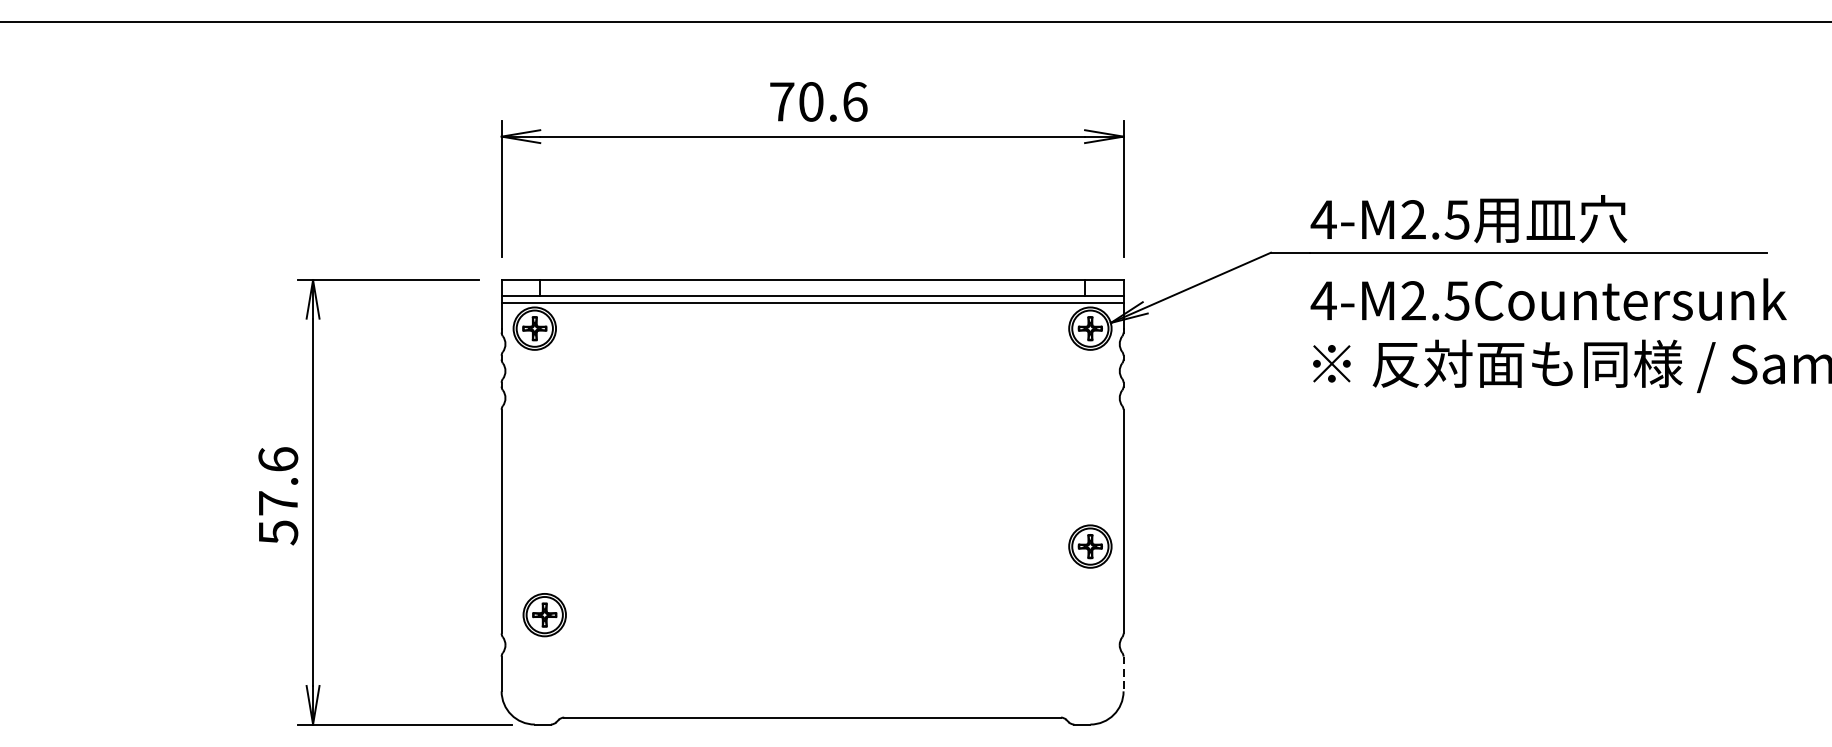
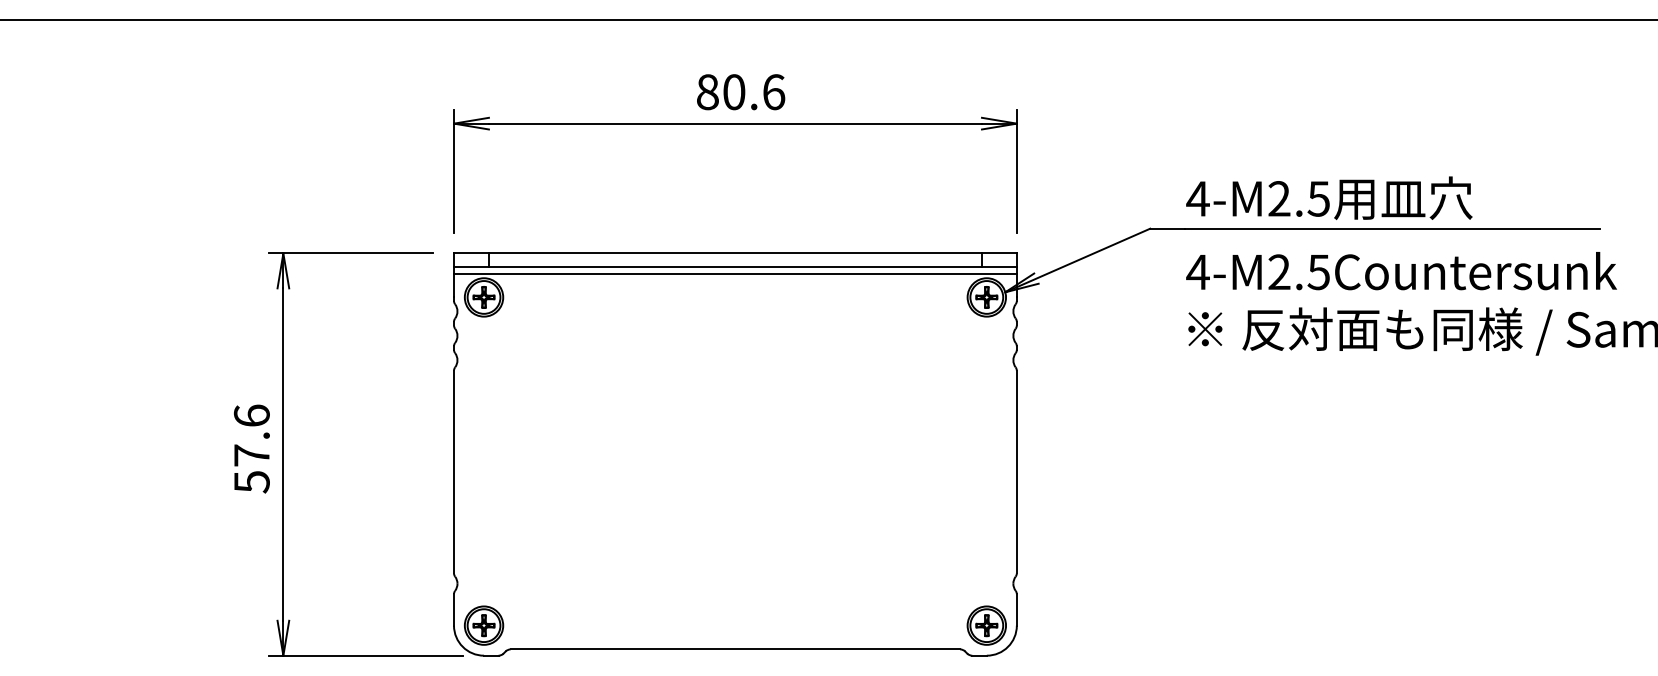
text: (781, 102) -> (707, 92), 70.6 -> 80.6
part: (1090, 546) -> (986, 625), moved
part: (545, 614) -> (484, 625), moved
line: (1123, 673) -> (1016, 609), dashed -> solid

